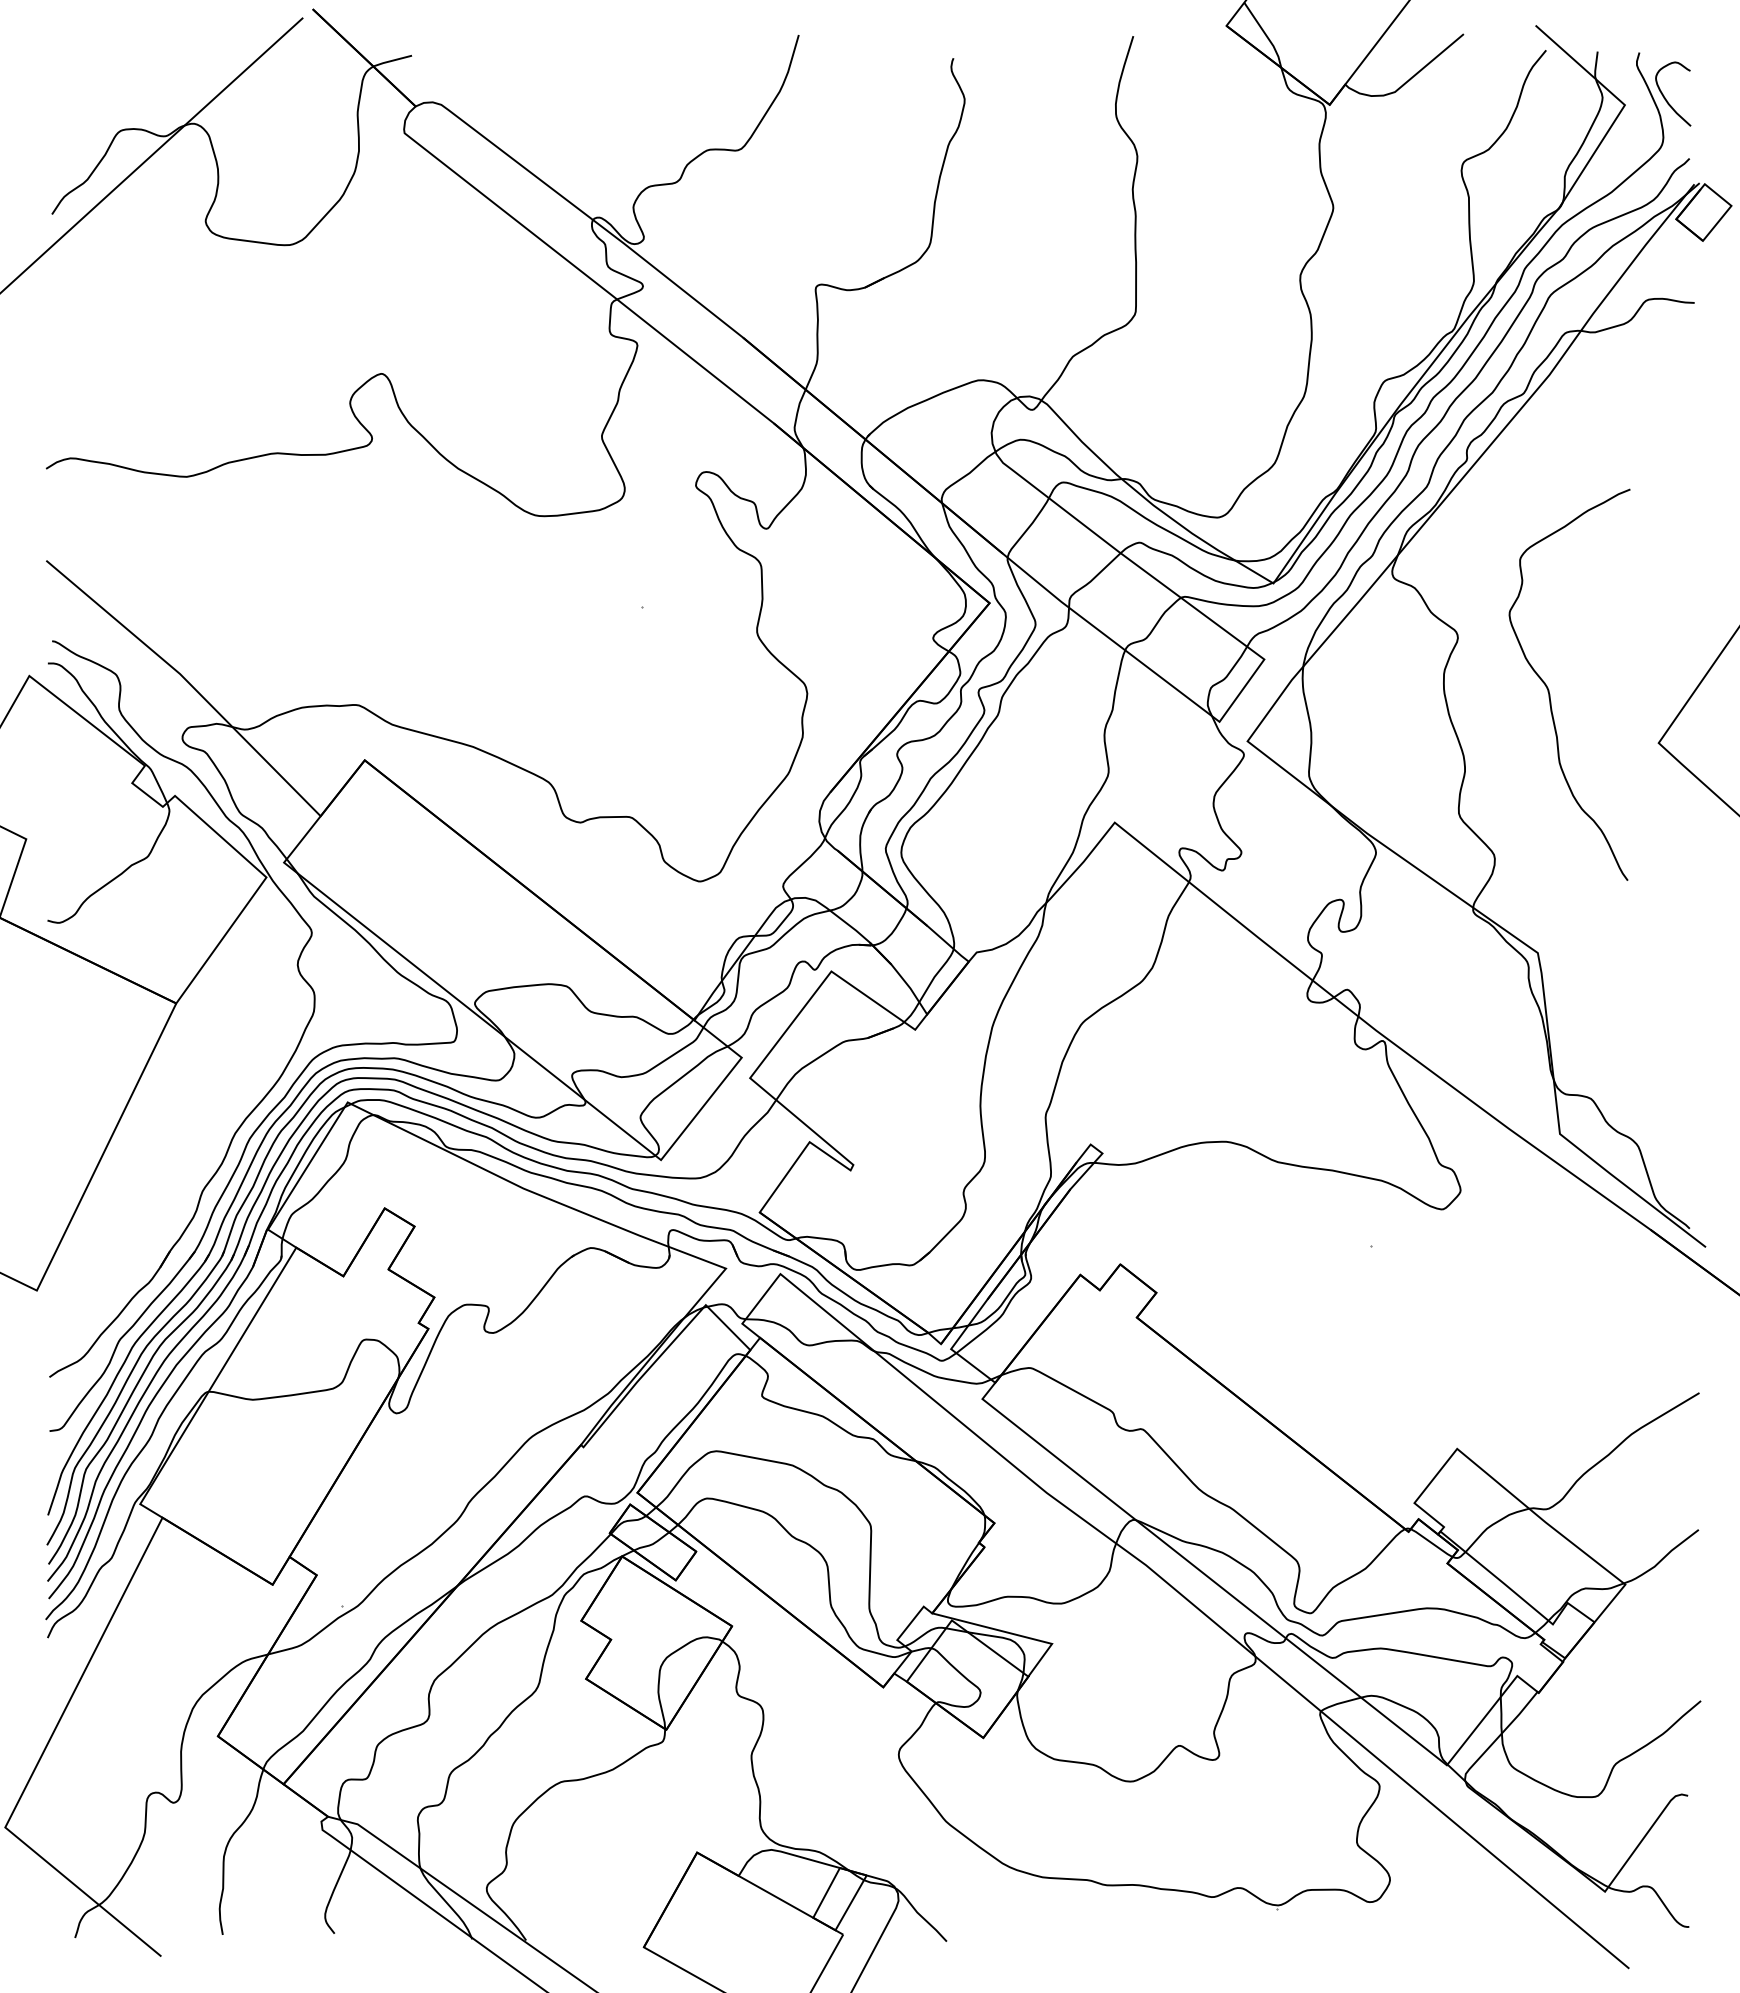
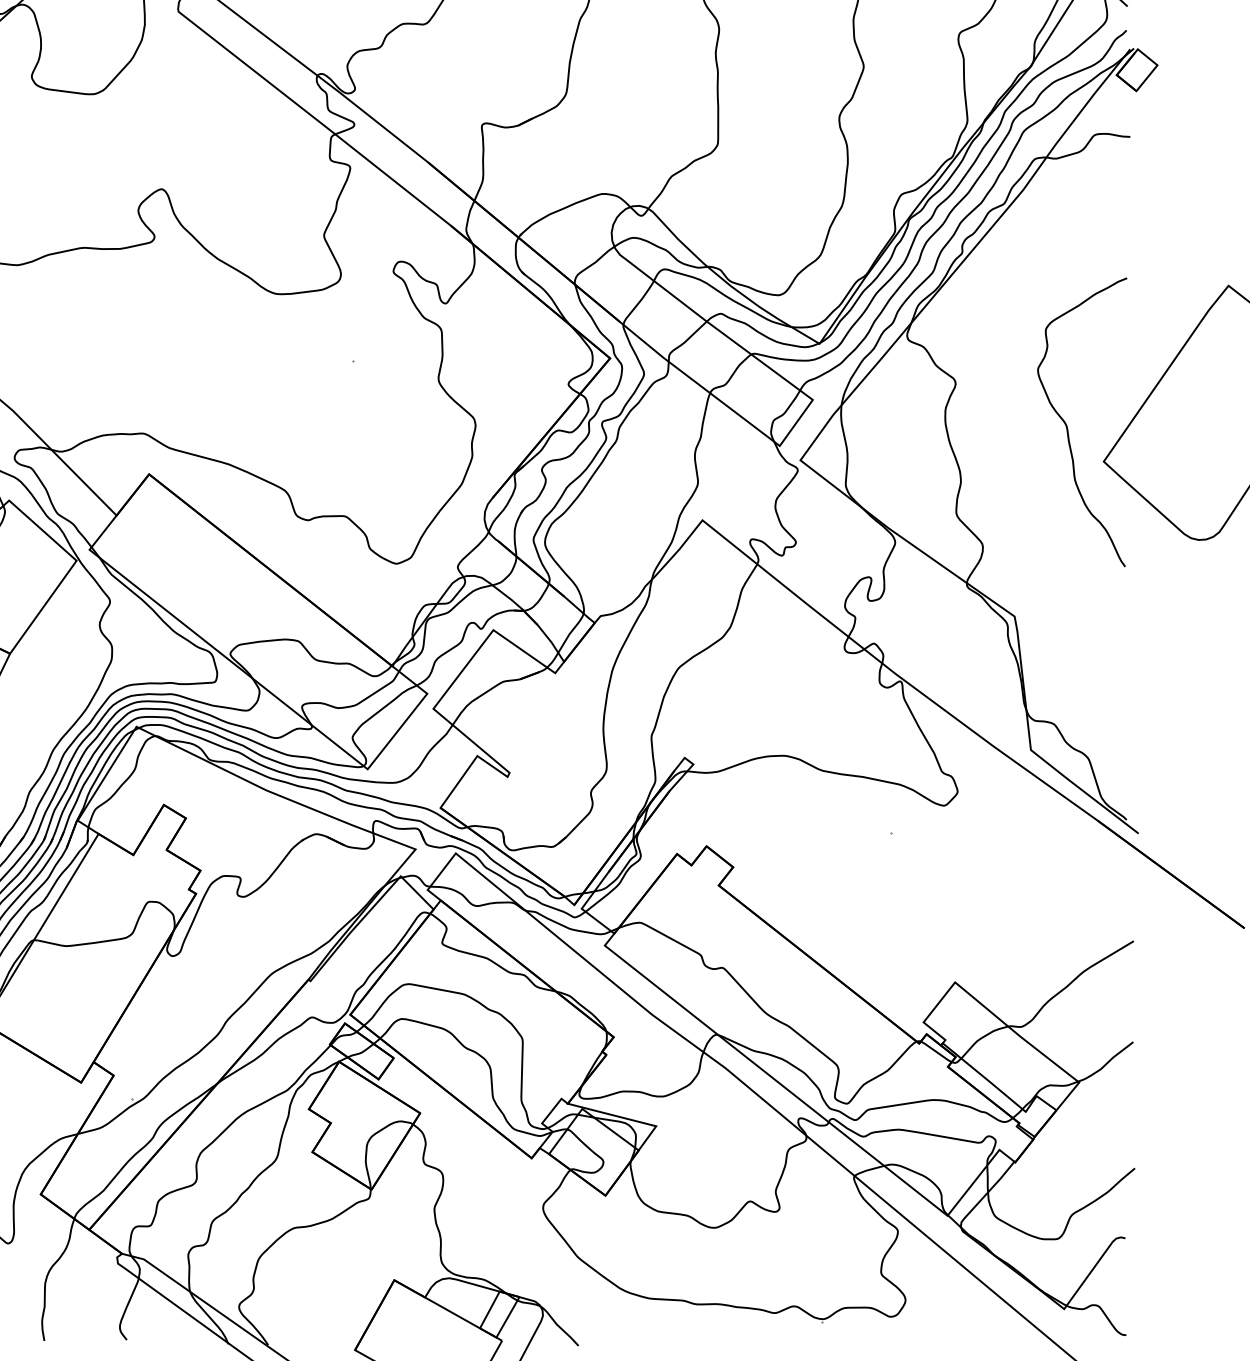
curve: (1549, 690) -> (1067, 426), moved

